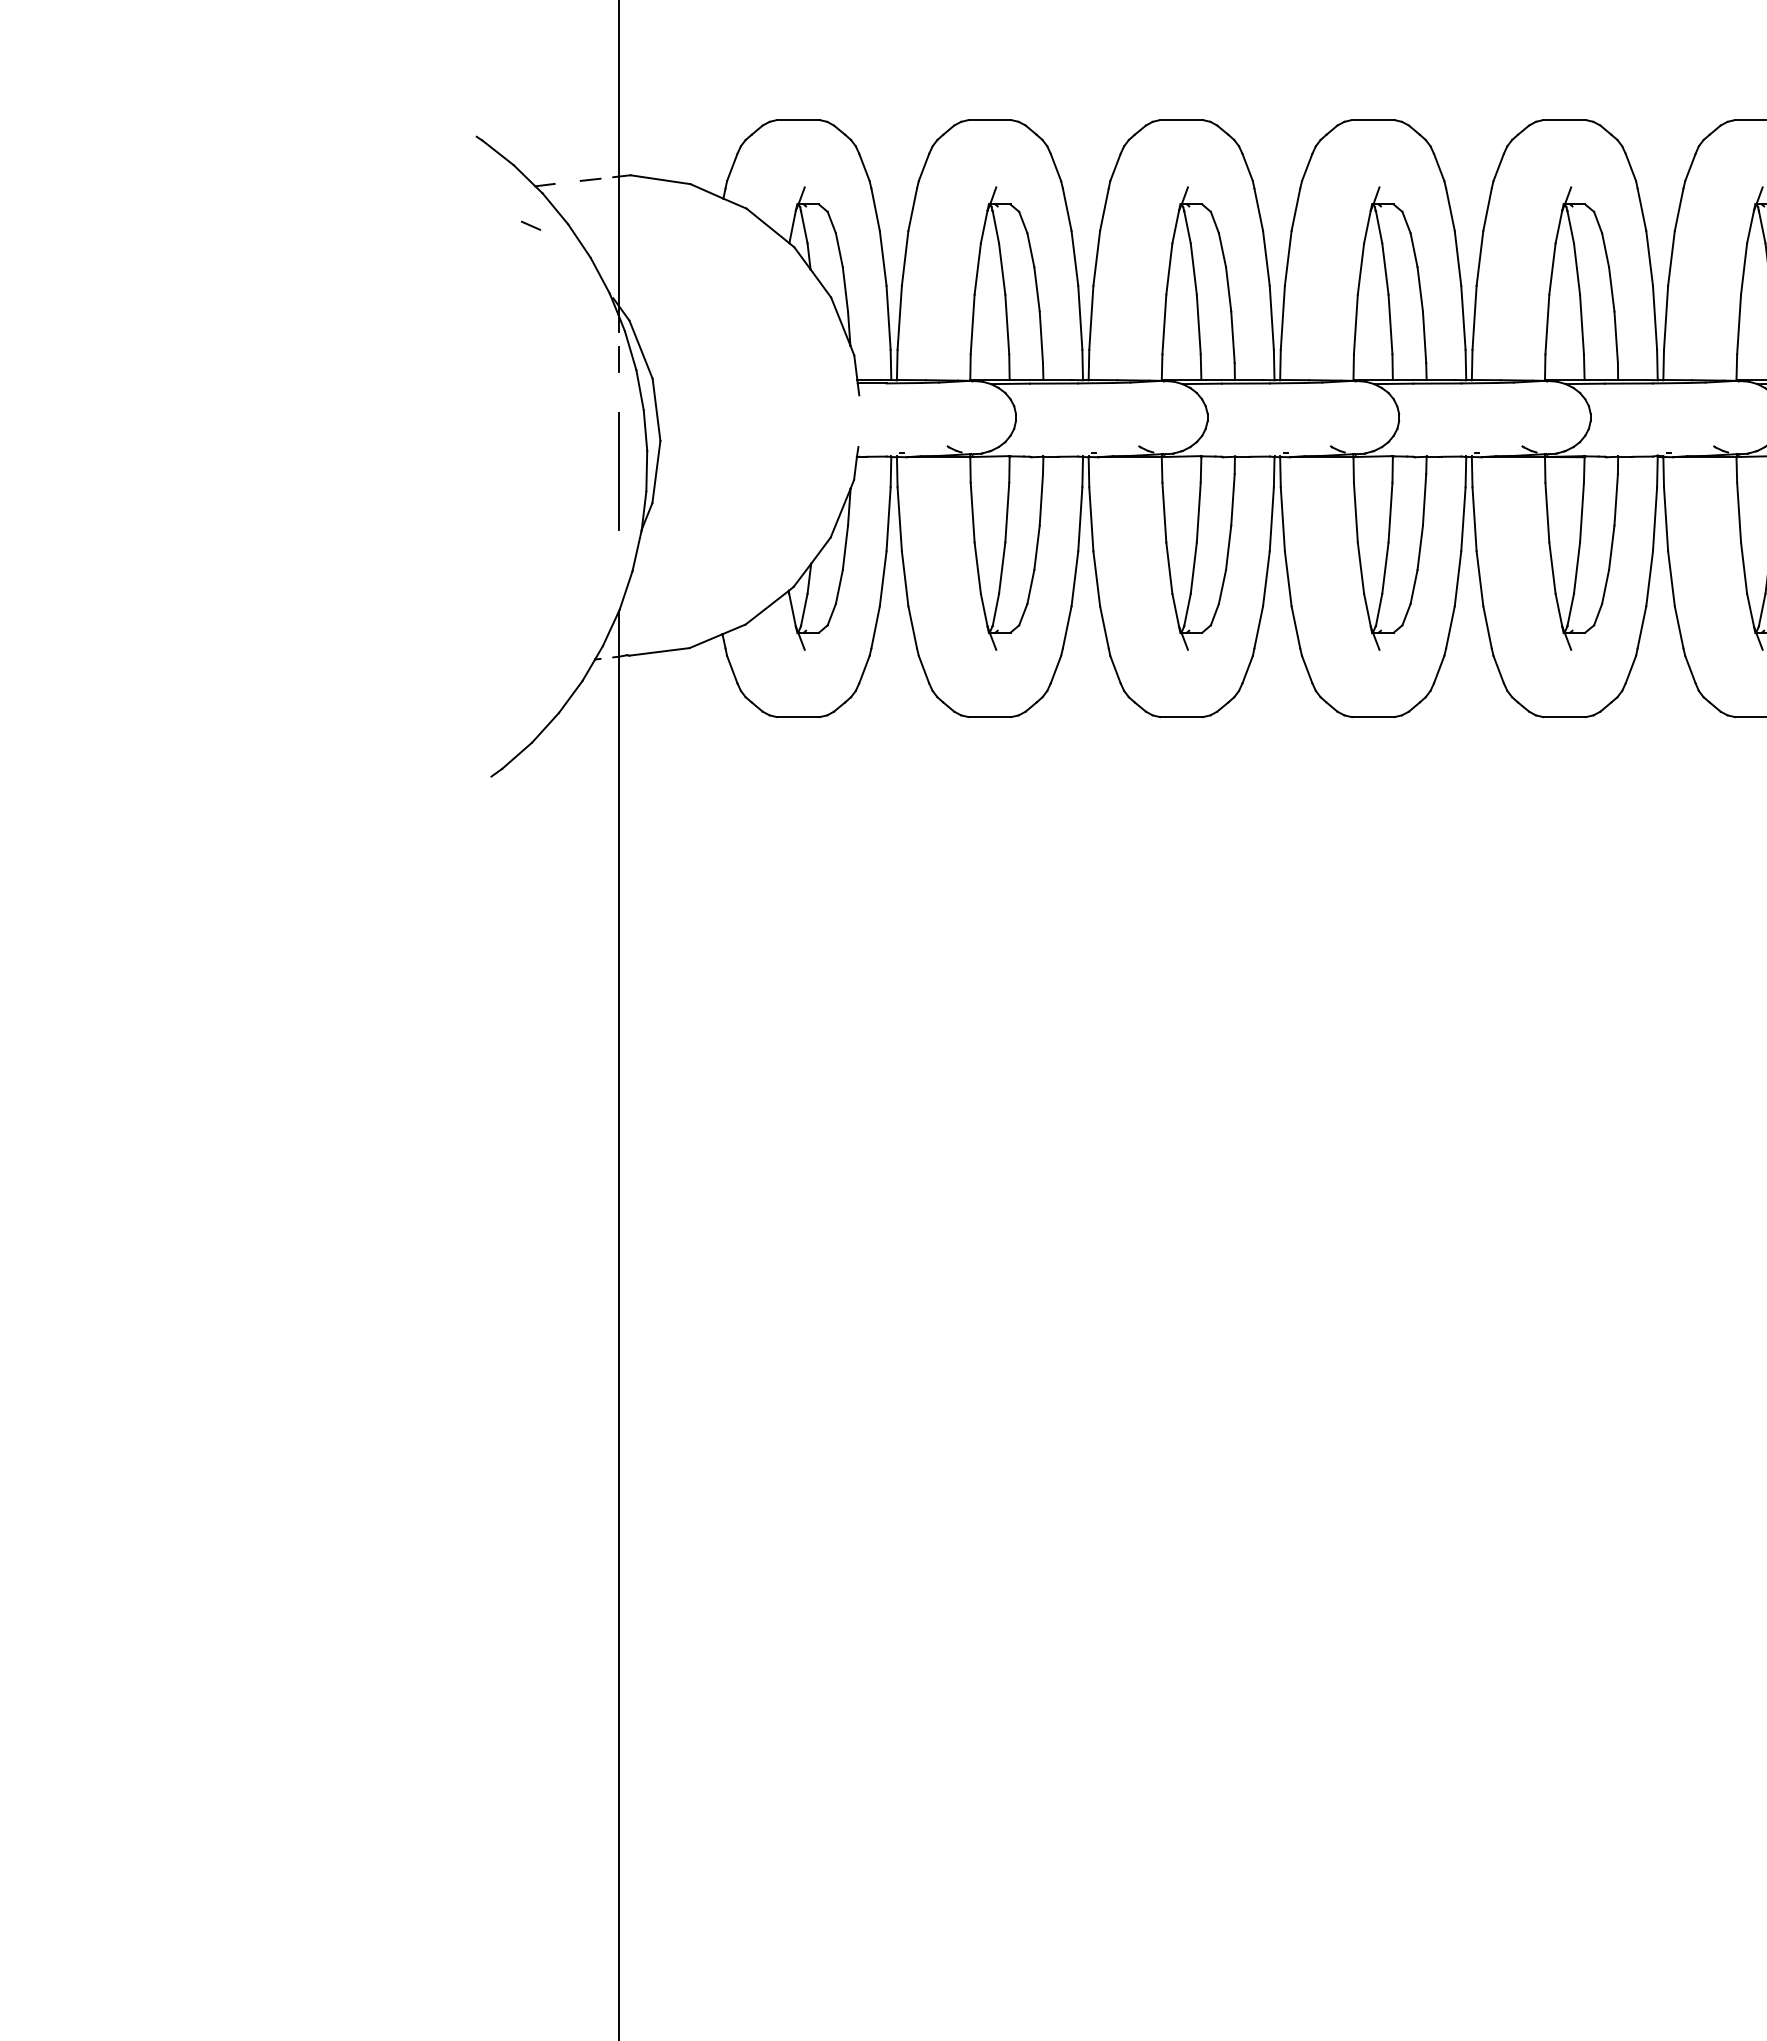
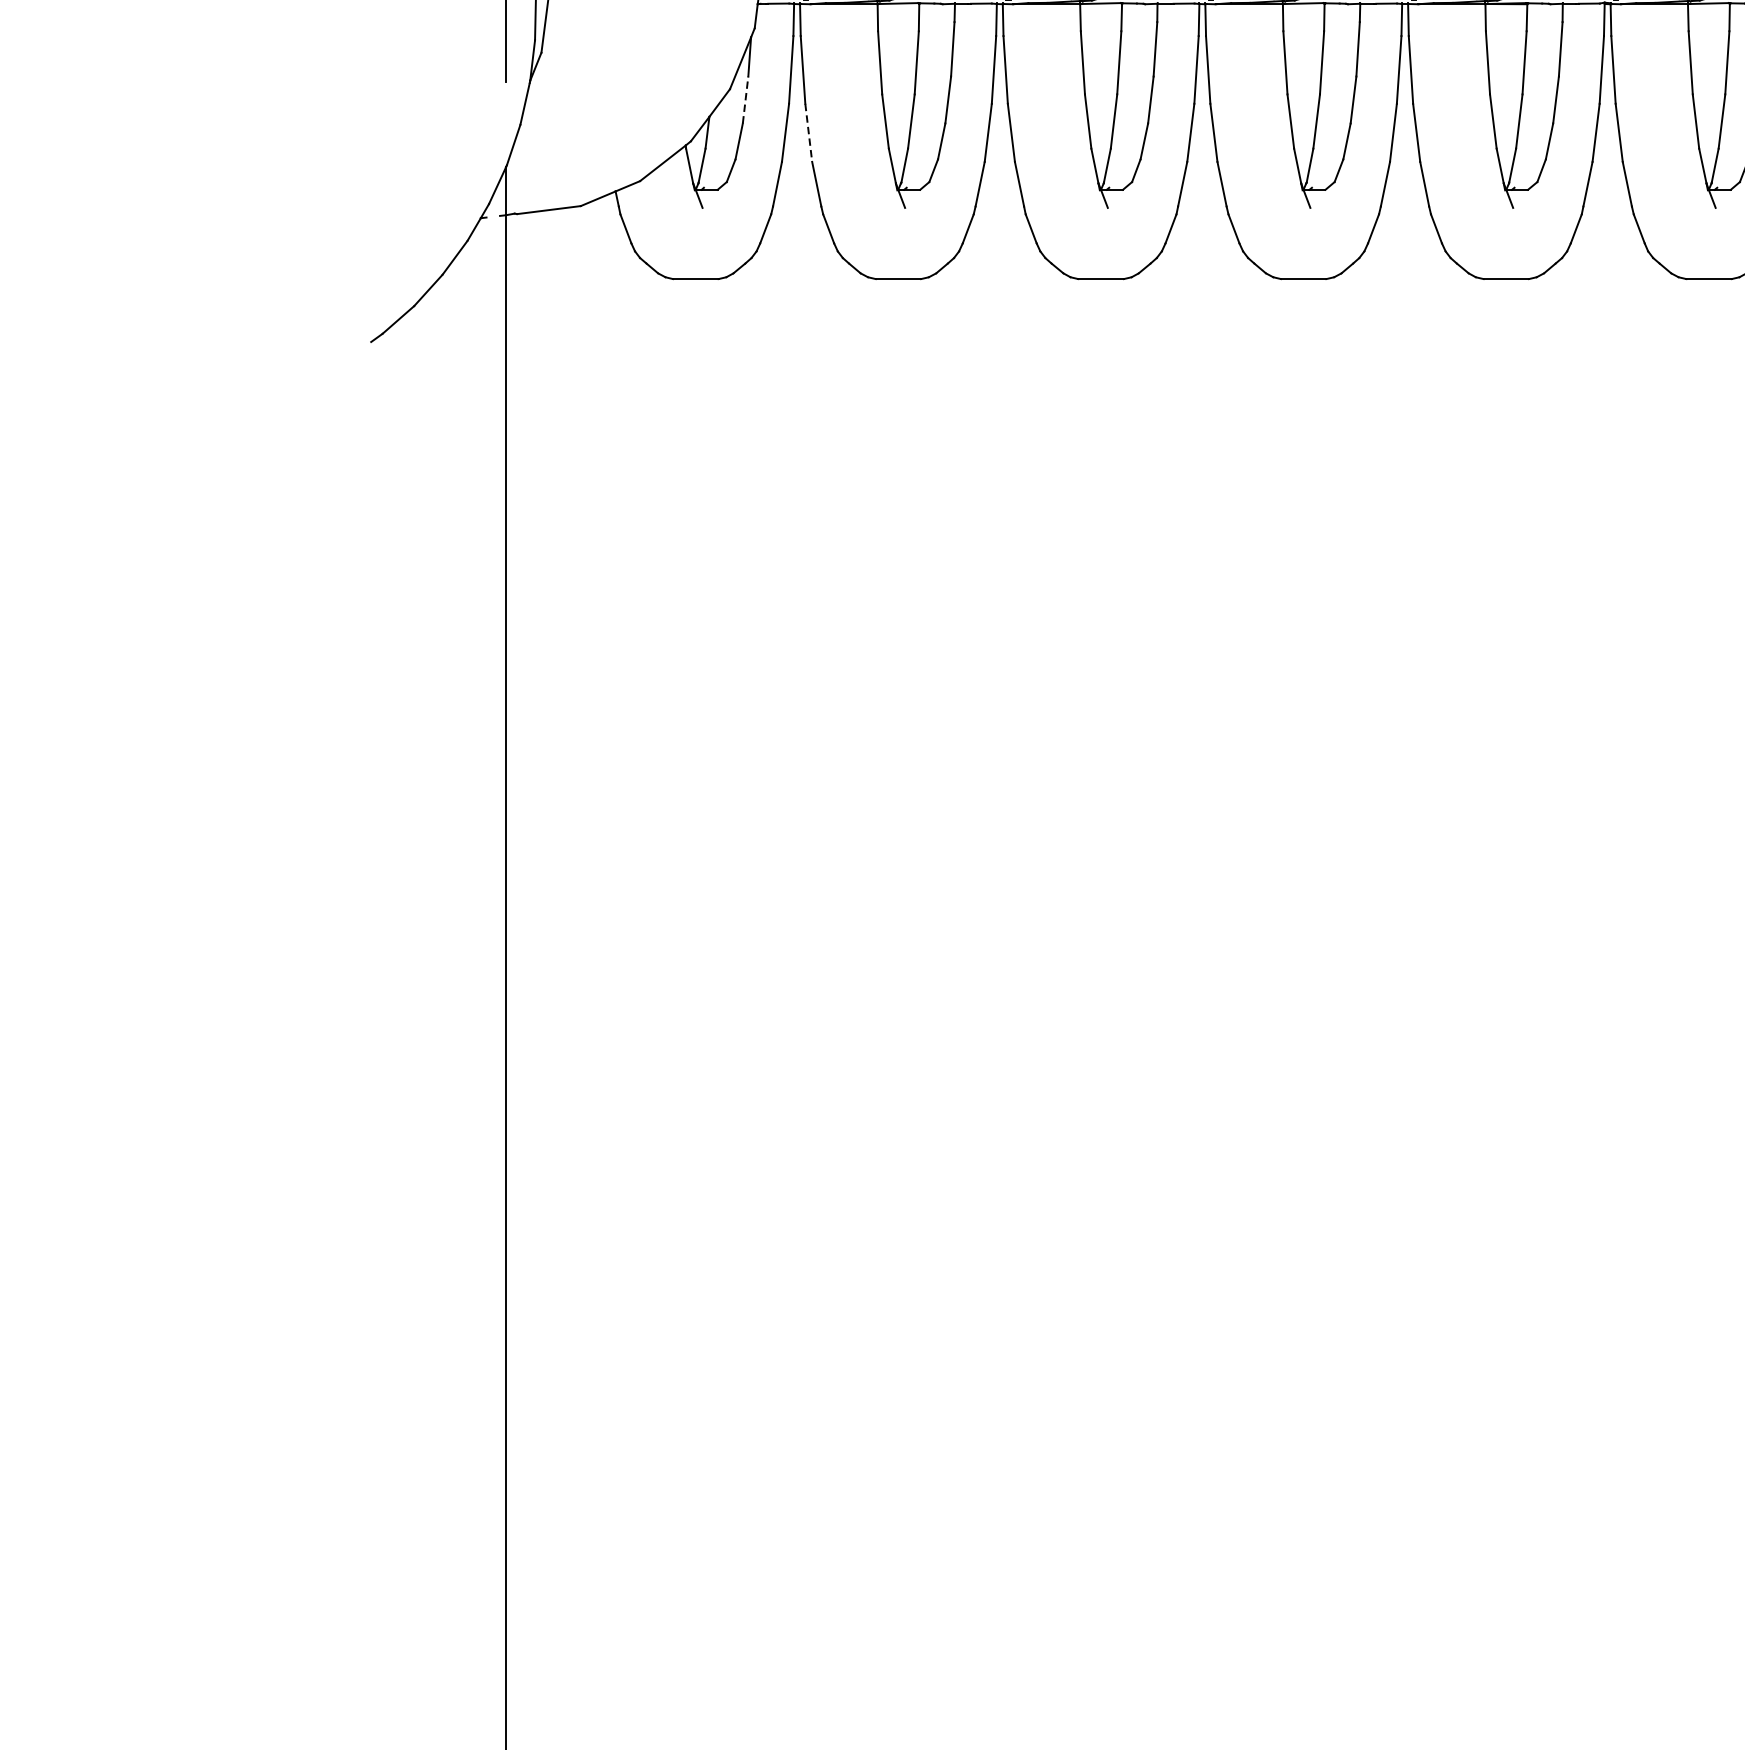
line: (845, 547) -> (745, 99), solid -> dashed
line: (905, 578) -> (809, 132), solid -> dashed

